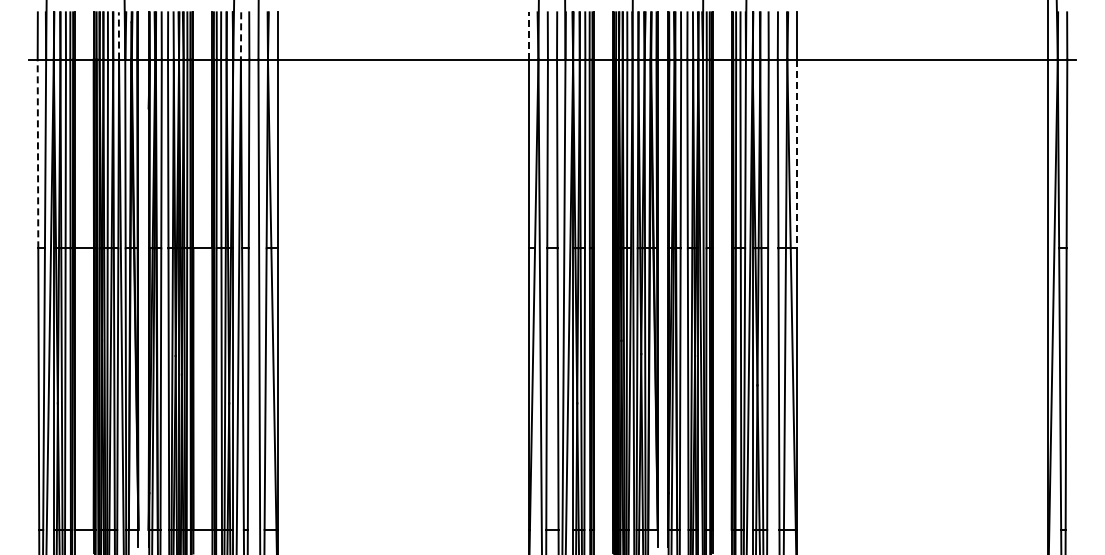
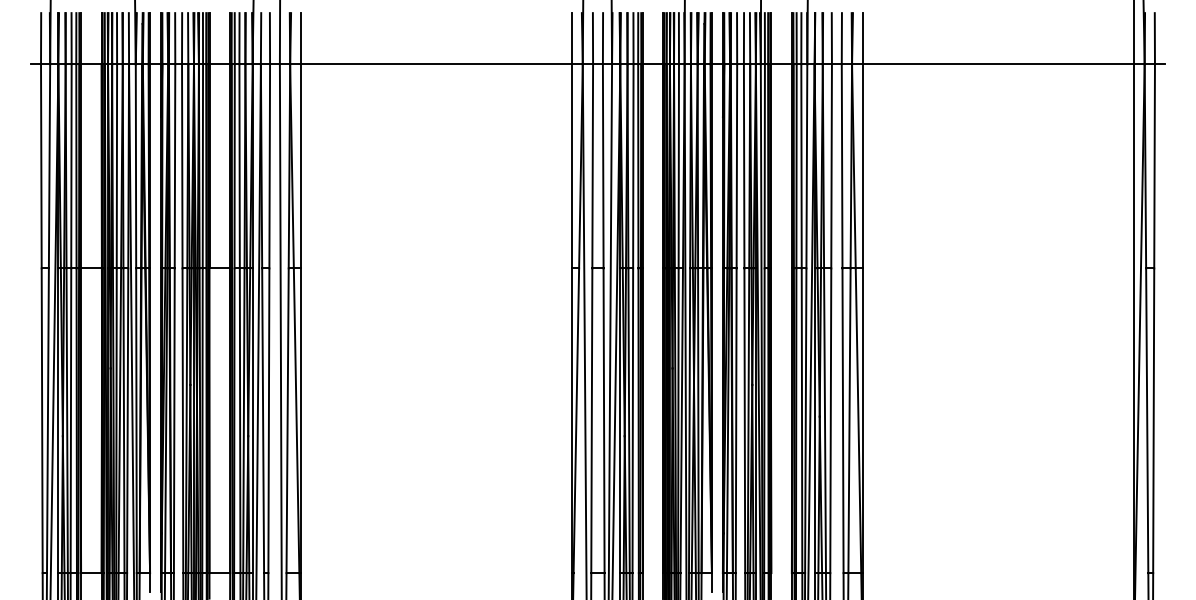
line: (118, 35) -> (128, 38), dashed -> solid
line: (241, 35) -> (261, 38), dashed -> solid
line: (528, 35) -> (572, 38), dashed -> solid
line: (37, 153) -> (40, 165), dashed -> solid
line: (797, 154) -> (863, 166), dashed -> solid

